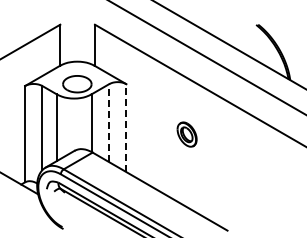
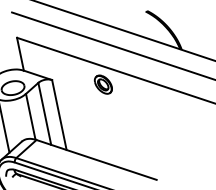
line: (109, 123) -> (45, 114), dashed -> solid
line: (126, 128) -> (59, 115), dashed -> solid
part: (186, 134) -> (102, 84), moved

